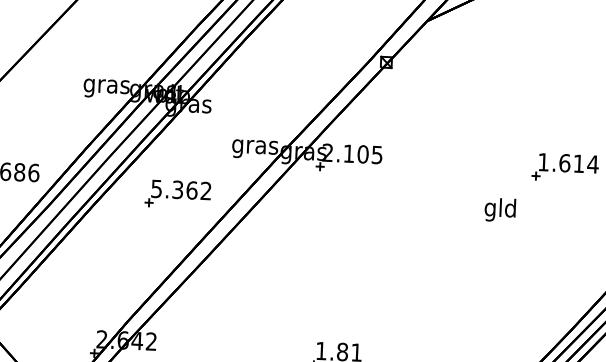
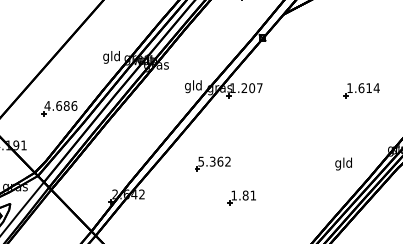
text: (106, 86) -> (111, 57), gras -> gld
text: (255, 146) -> (193, 86), gras -> gld
text: (352, 154) -> (246, 88), 2.105 -> 1.207
part: (177, 193) -> (212, 163), moved
text: (500, 209) -> (343, 163), moved

